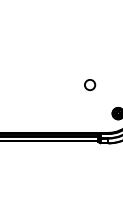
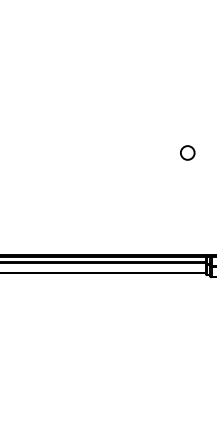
circle: (89, 85) -> (186, 153), size x0.62

